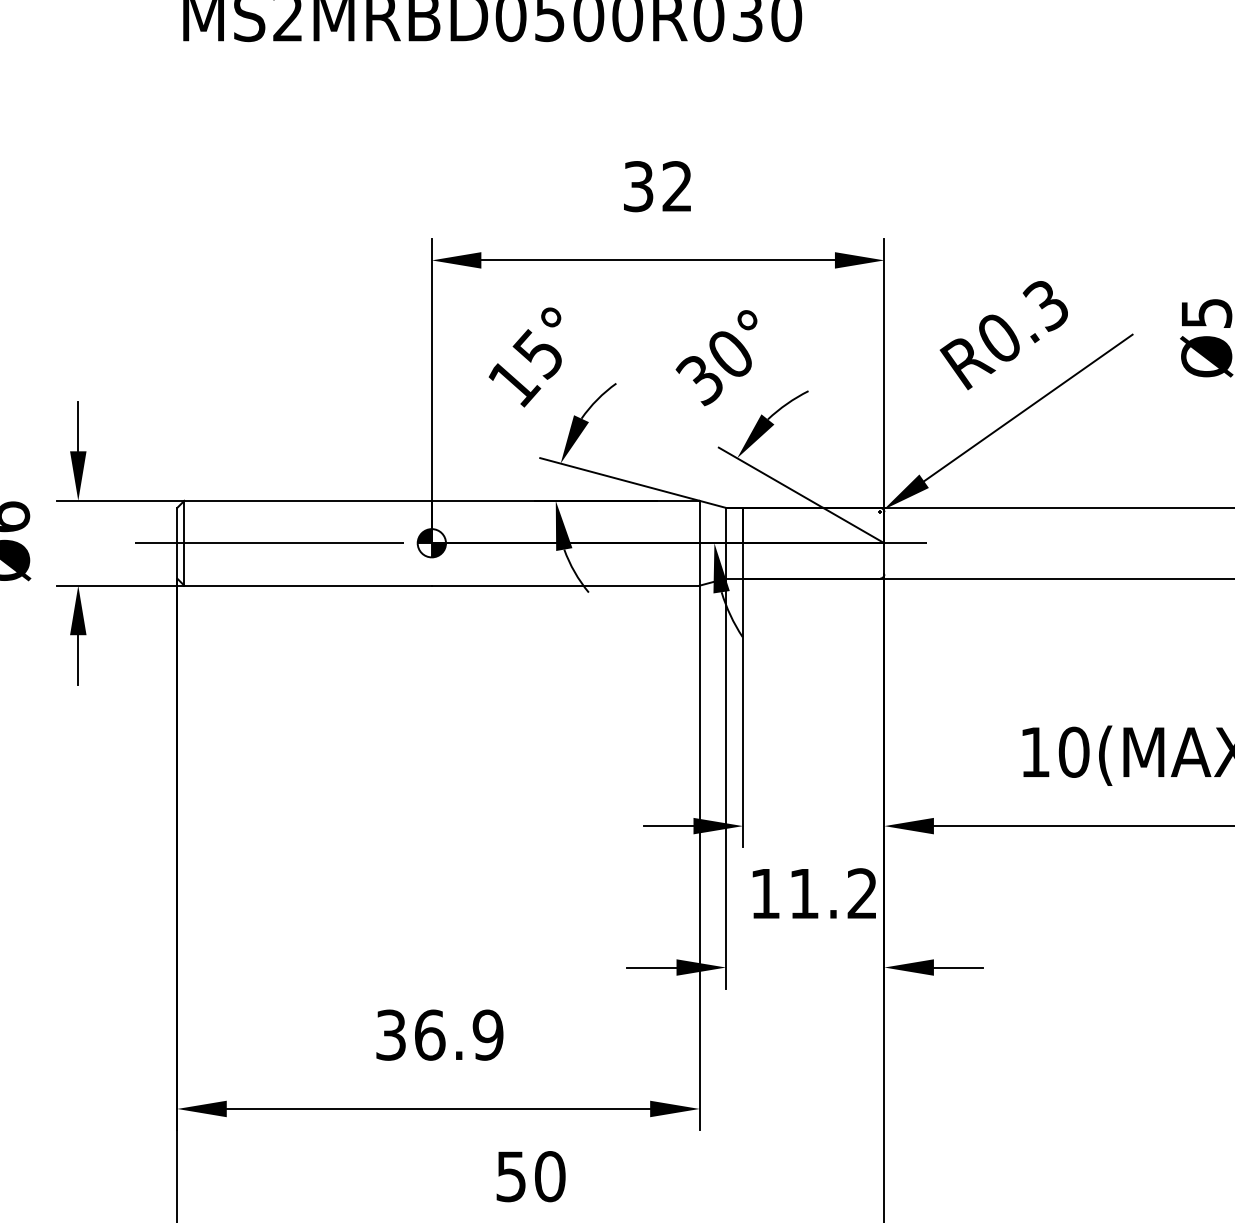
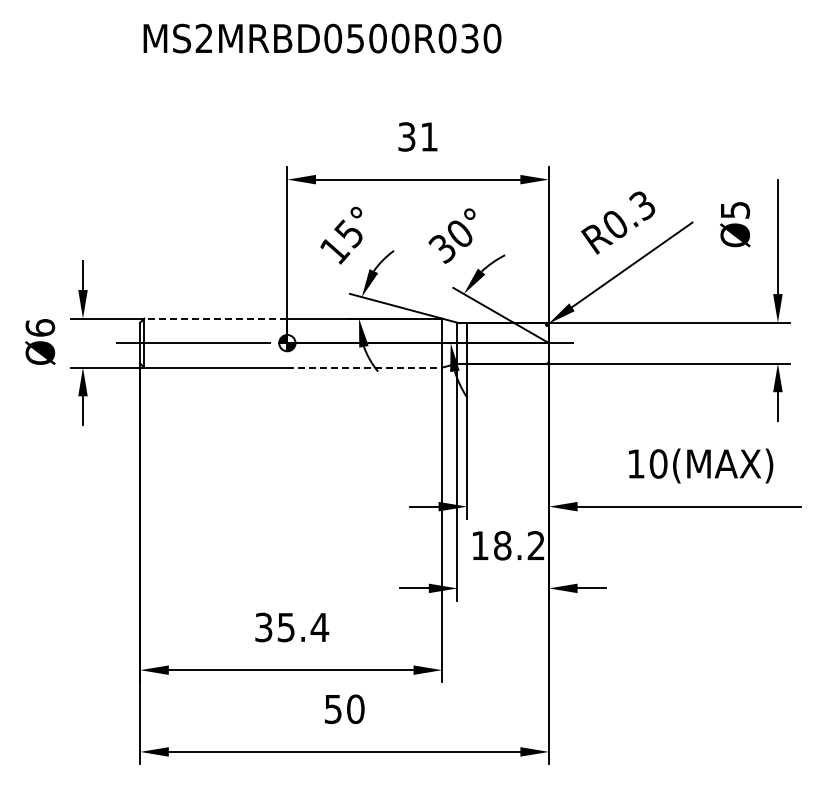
text: (675, 185) -> (428, 136), 32 -> 31
line: (307, 500) -> (215, 318), solid -> dashed
line: (566, 585) -> (365, 367), solid -> dashed
text: (803, 893) -> (502, 545), 11.2 -> 18.2
text: (459, 1035) -> (303, 627), 36.9 -> 35.4

